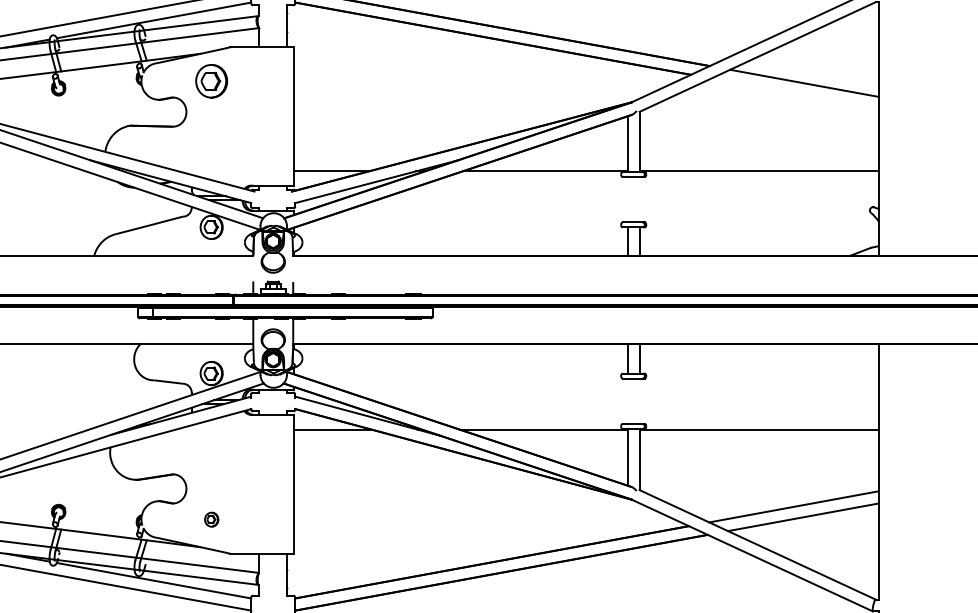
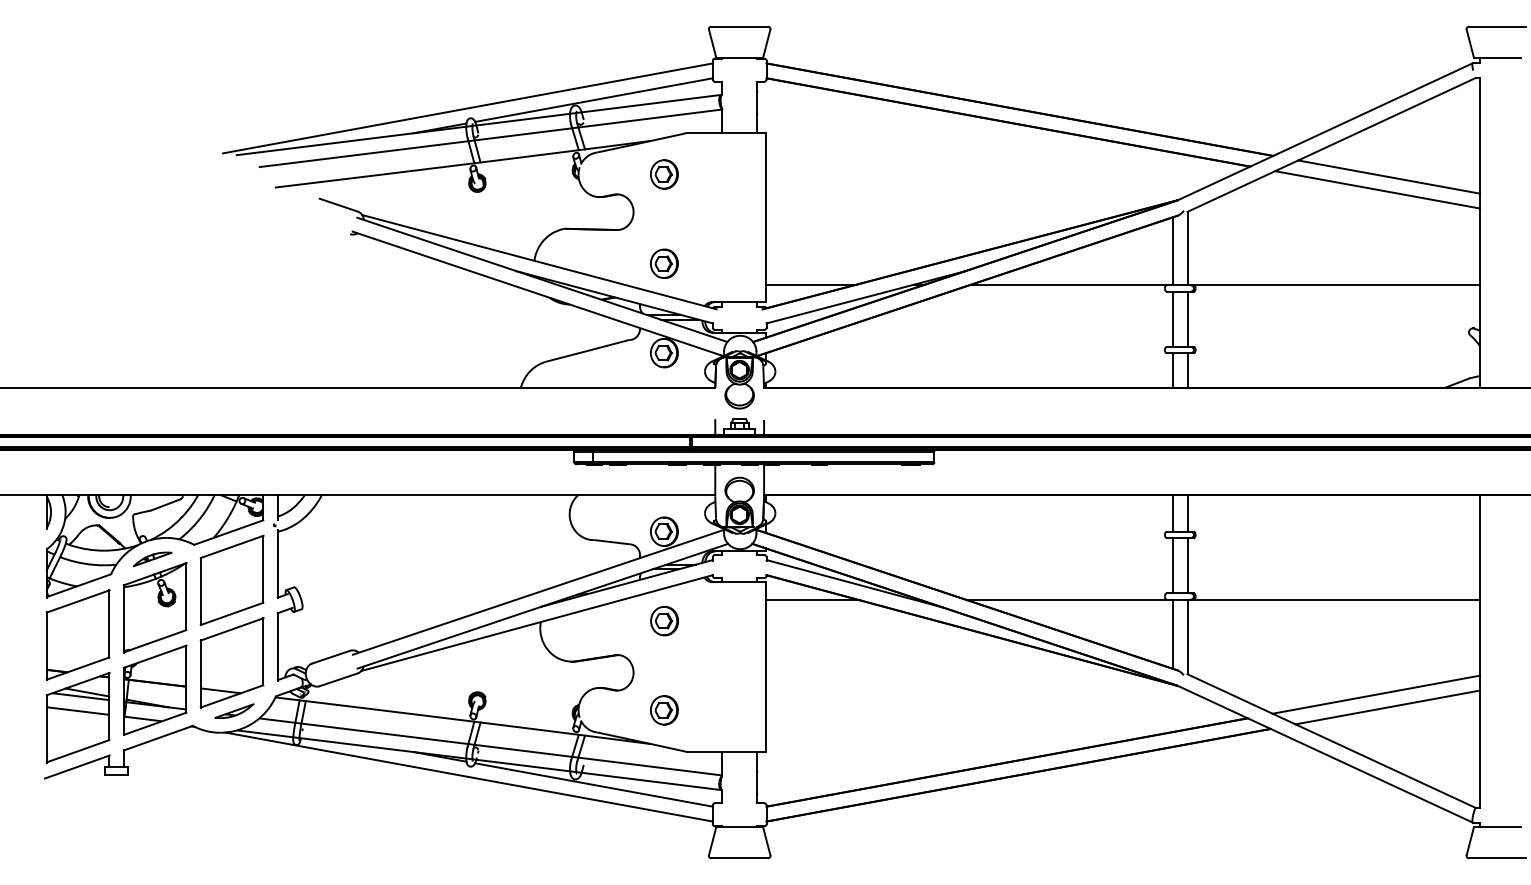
part: (211, 81) -> (664, 174), size x0.71
line: (795, 93) -> (1377, 189), added
part: (211, 154) -> (664, 263), added
line: (627, 199) -> (1172, 319), added
line: (639, 199) -> (1187, 319), added
line: (627, 401) -> (1172, 565), added
line: (639, 401) -> (1187, 565), added
part: (211, 446) -> (664, 621), added
part: (211, 519) -> (664, 710), size x1.67

